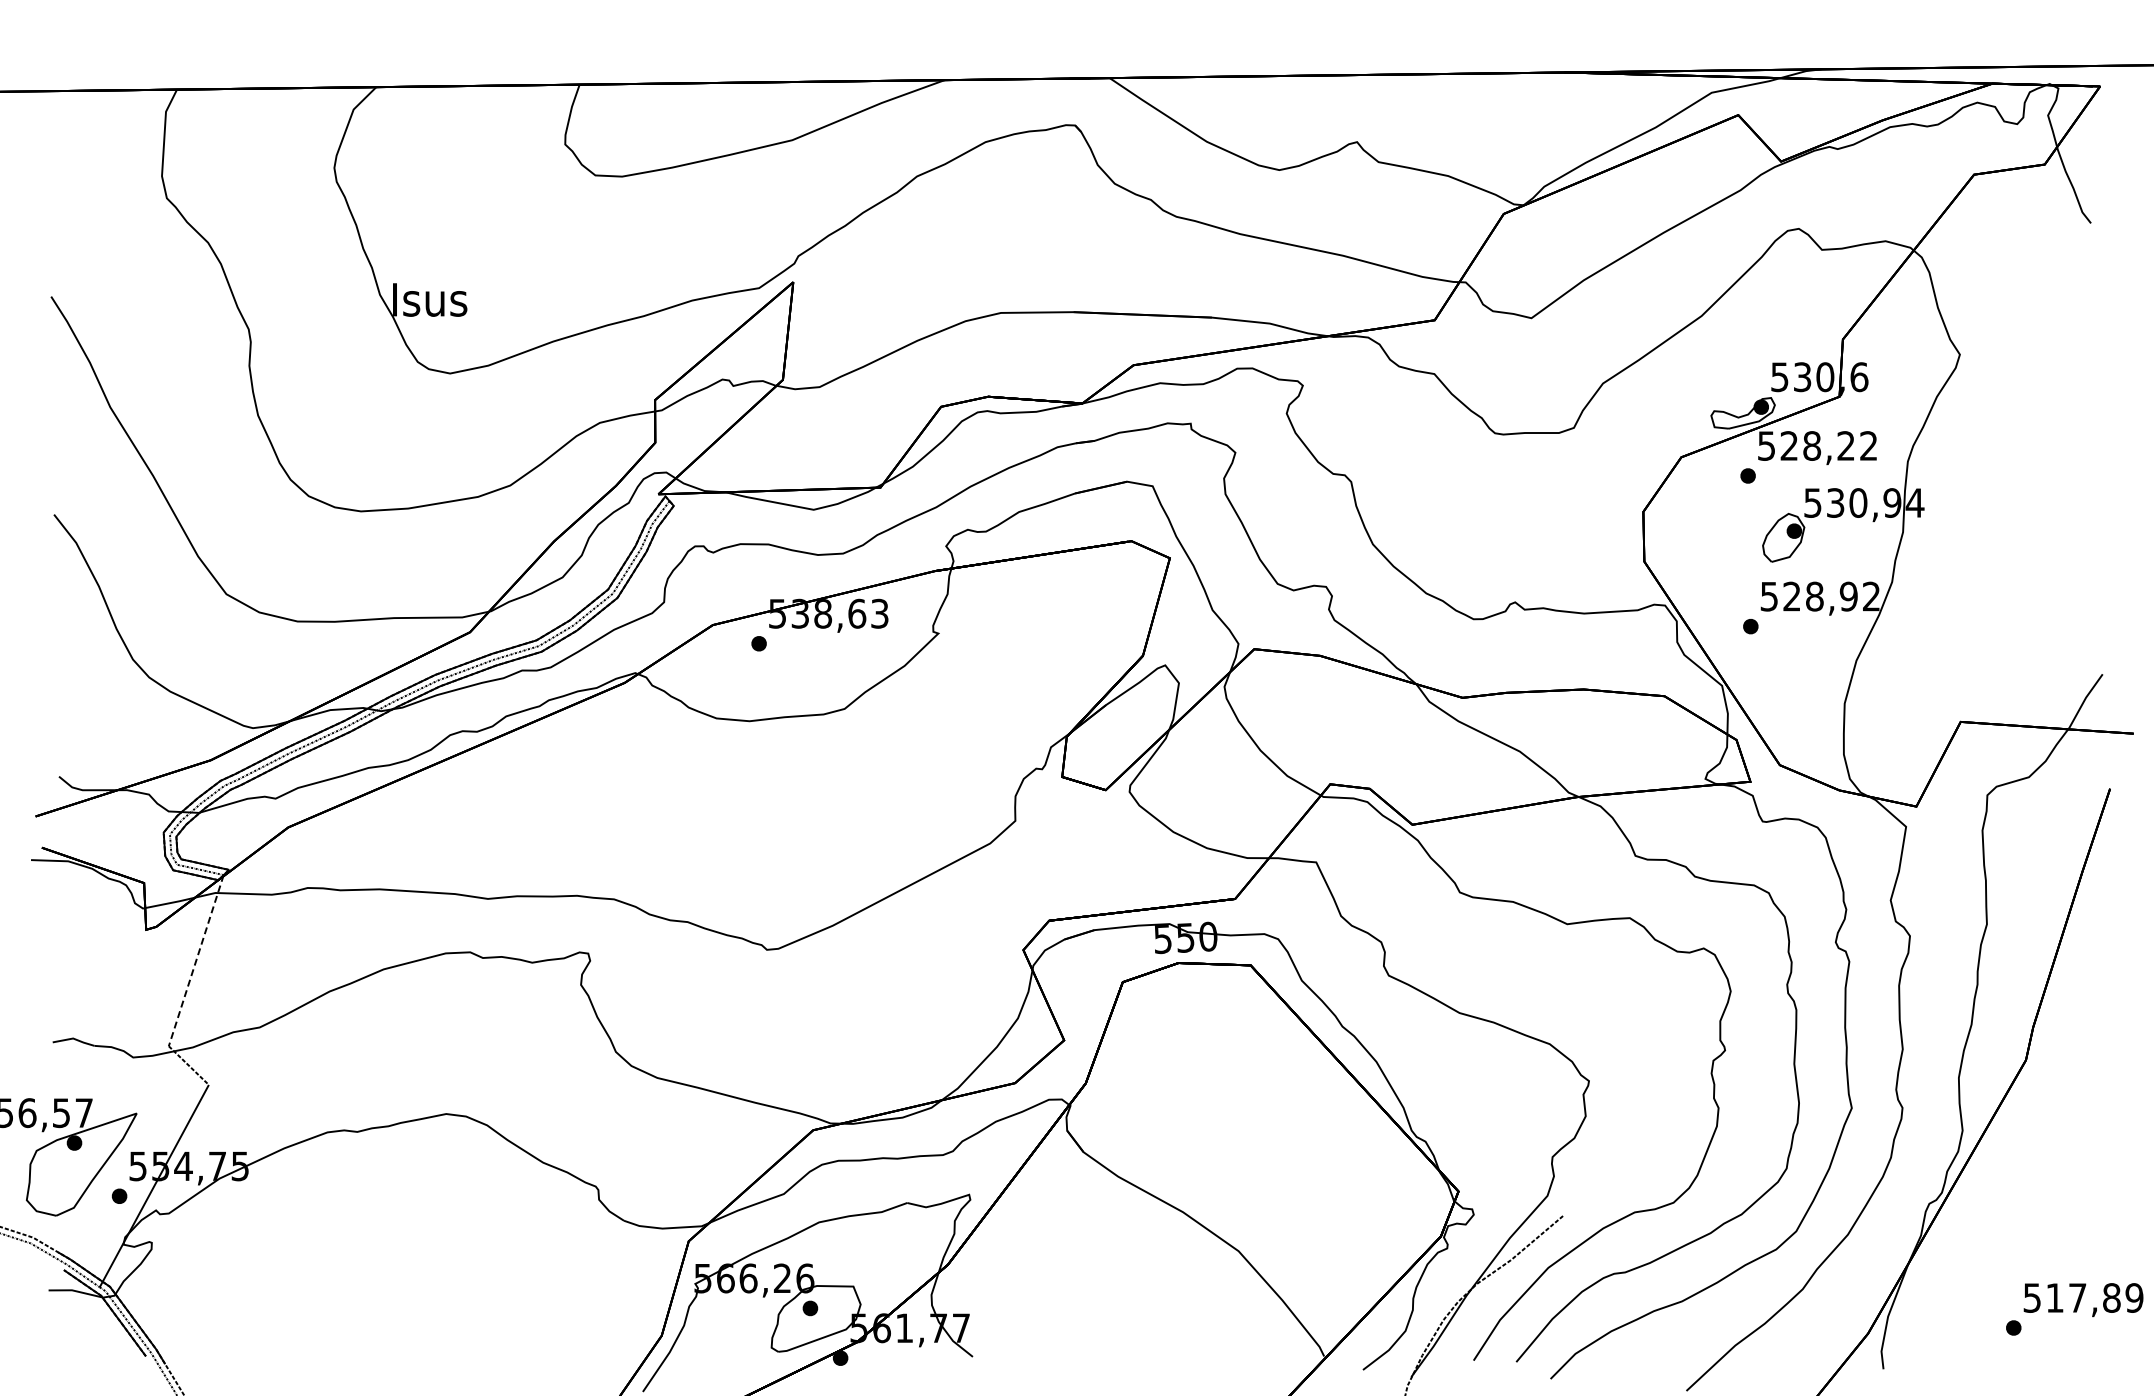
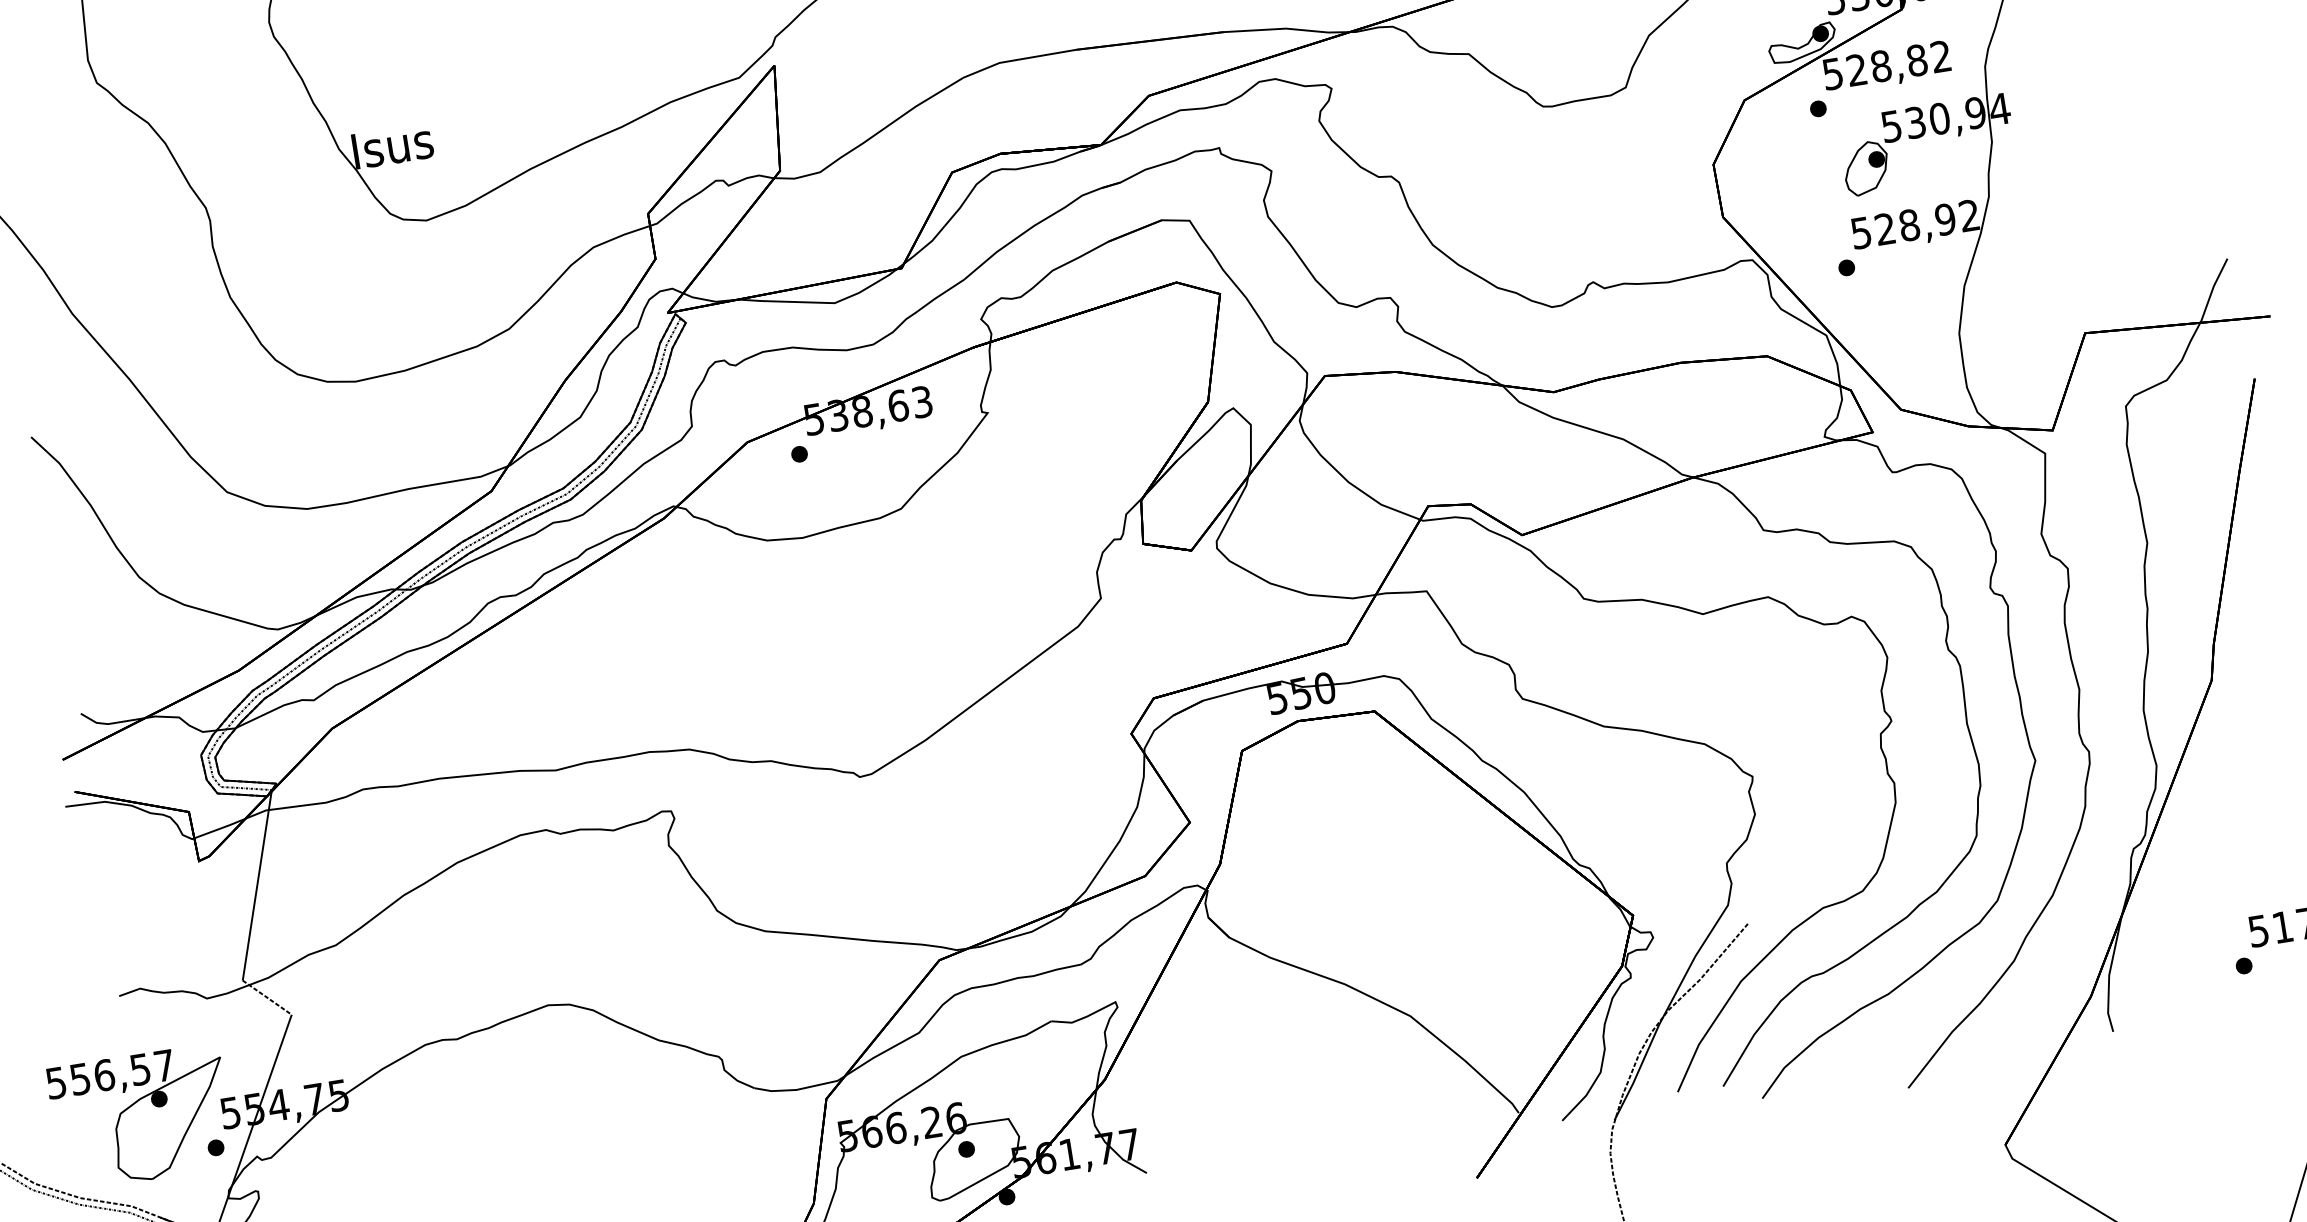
text: (1846, 445) -> (1917, 59), 528,22 -> 528,82
line: (196, 960) -> (257, 885), dashed -> solid

